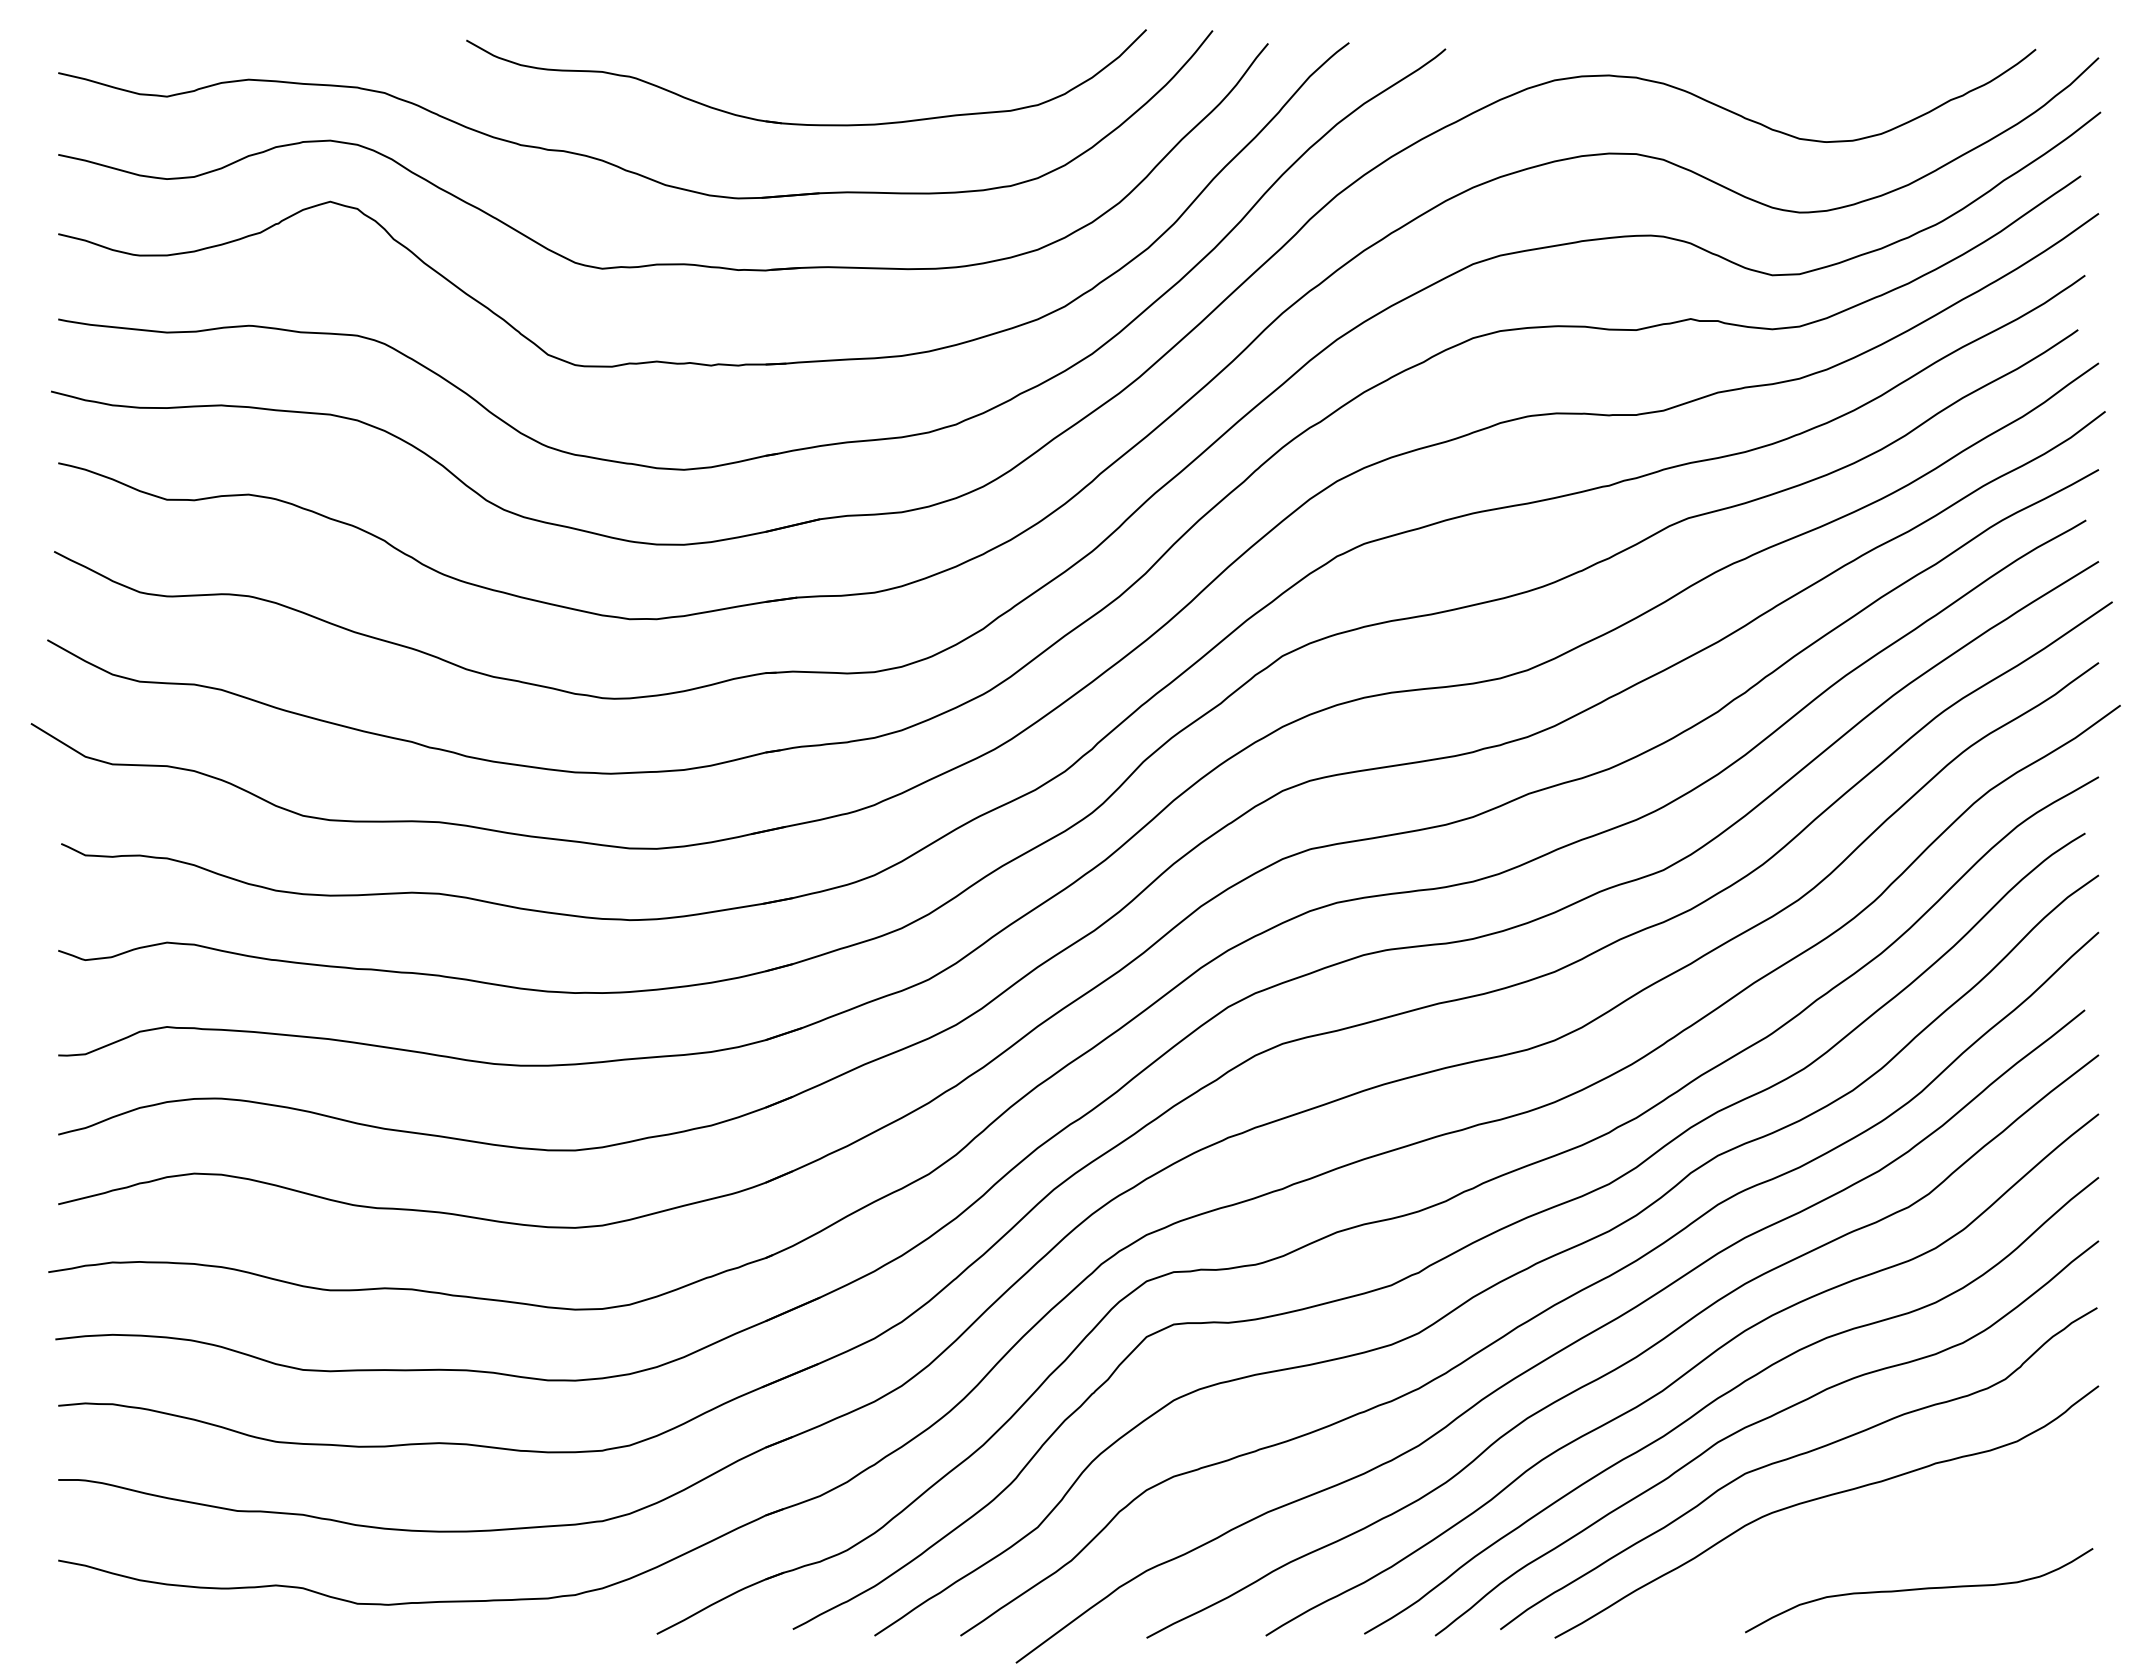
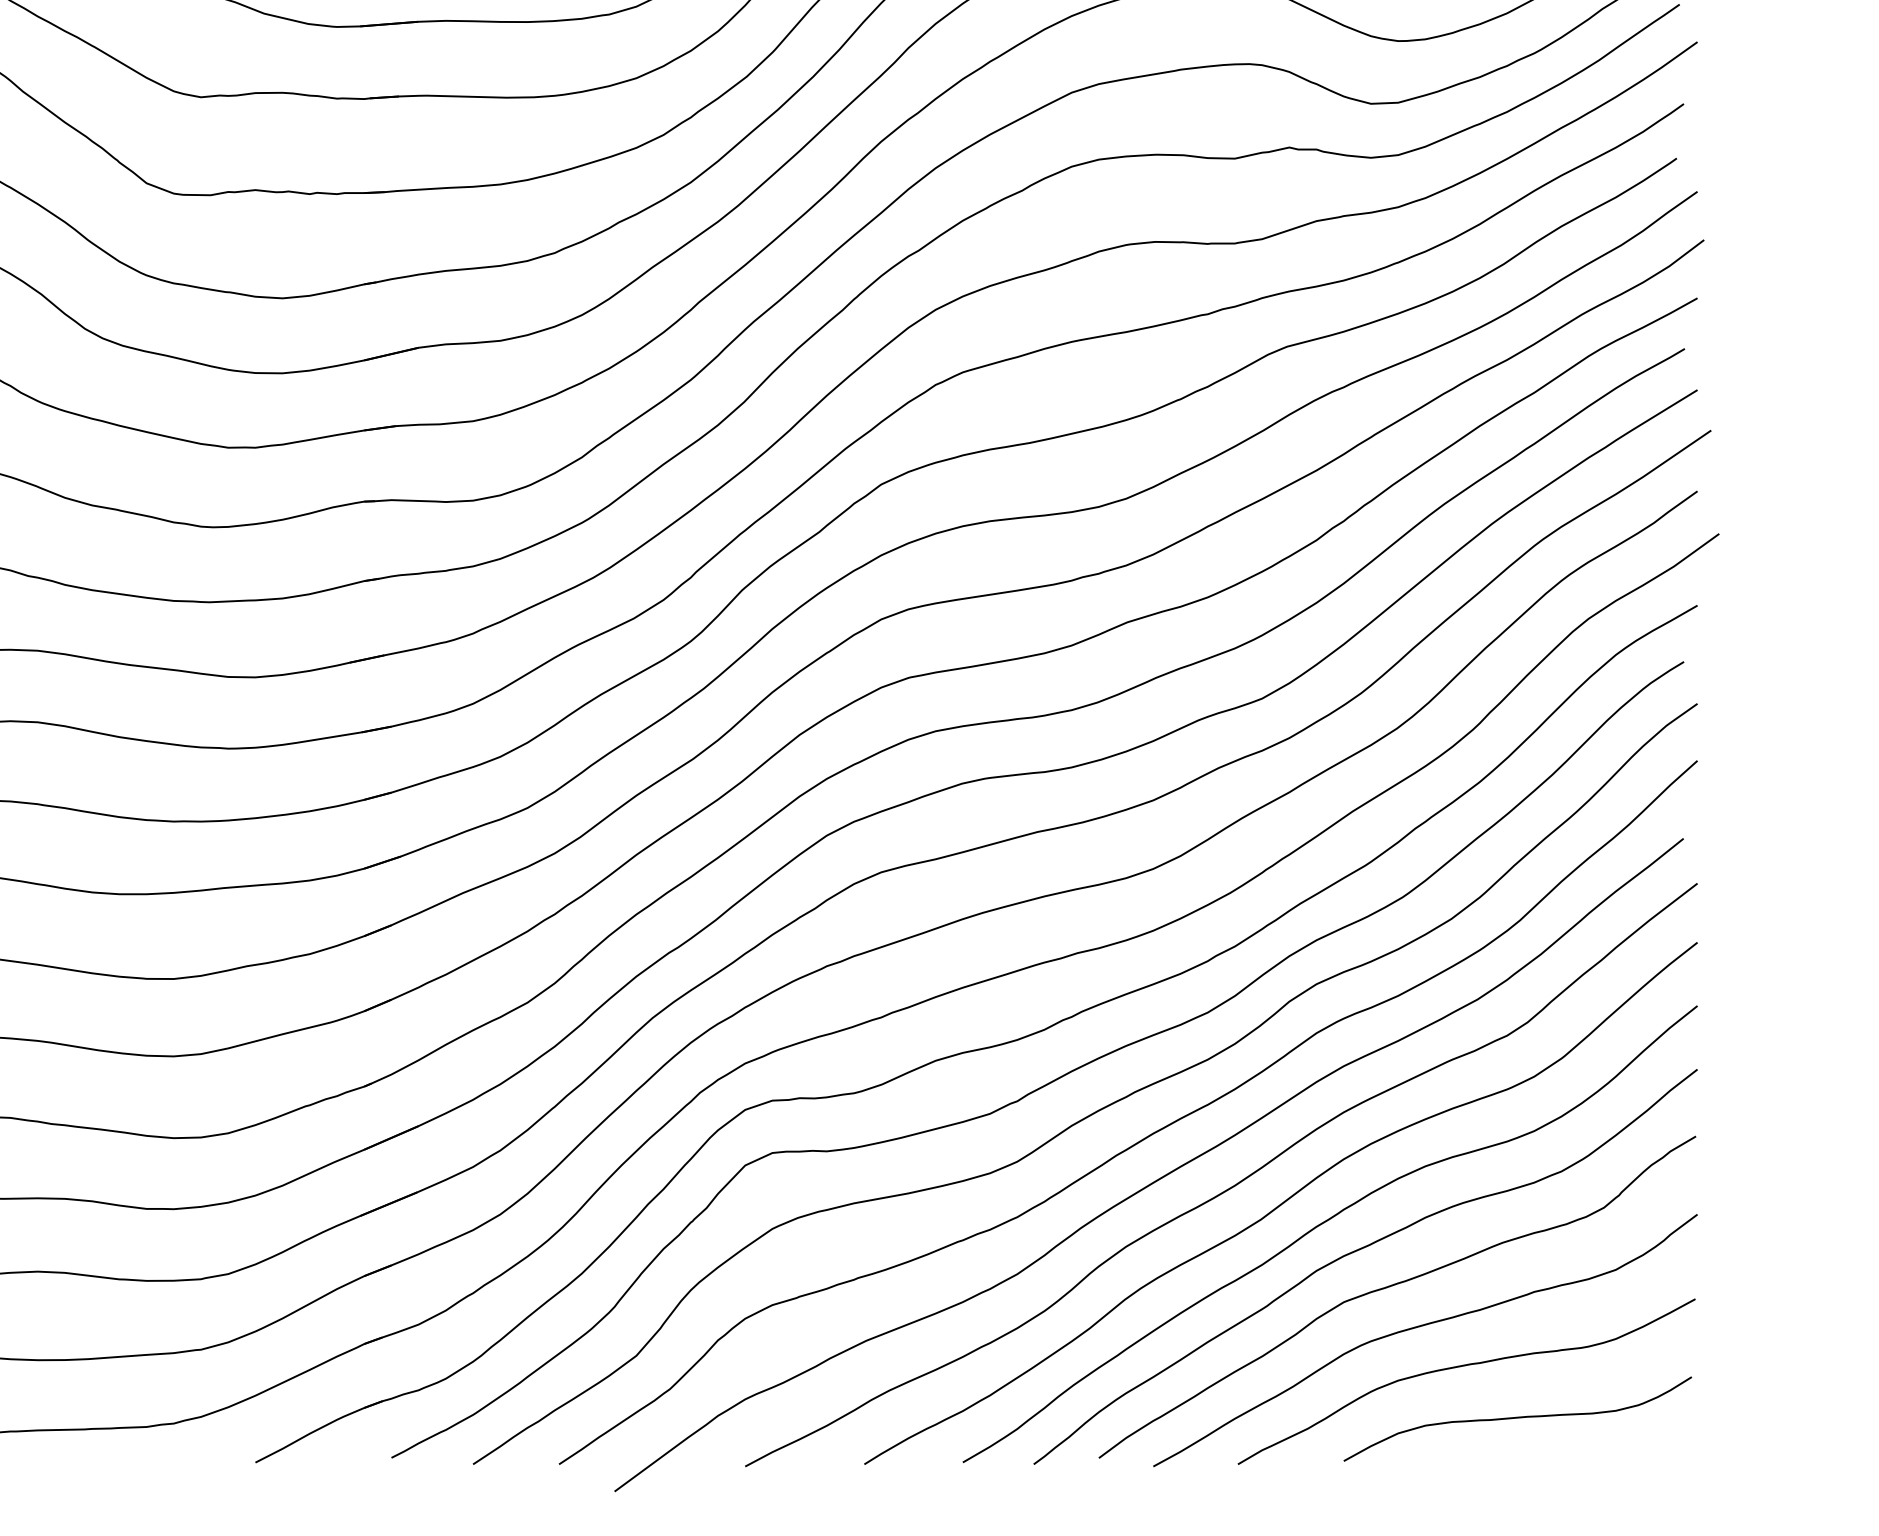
curve: (1864, 1538) -> (1463, 1367), added

